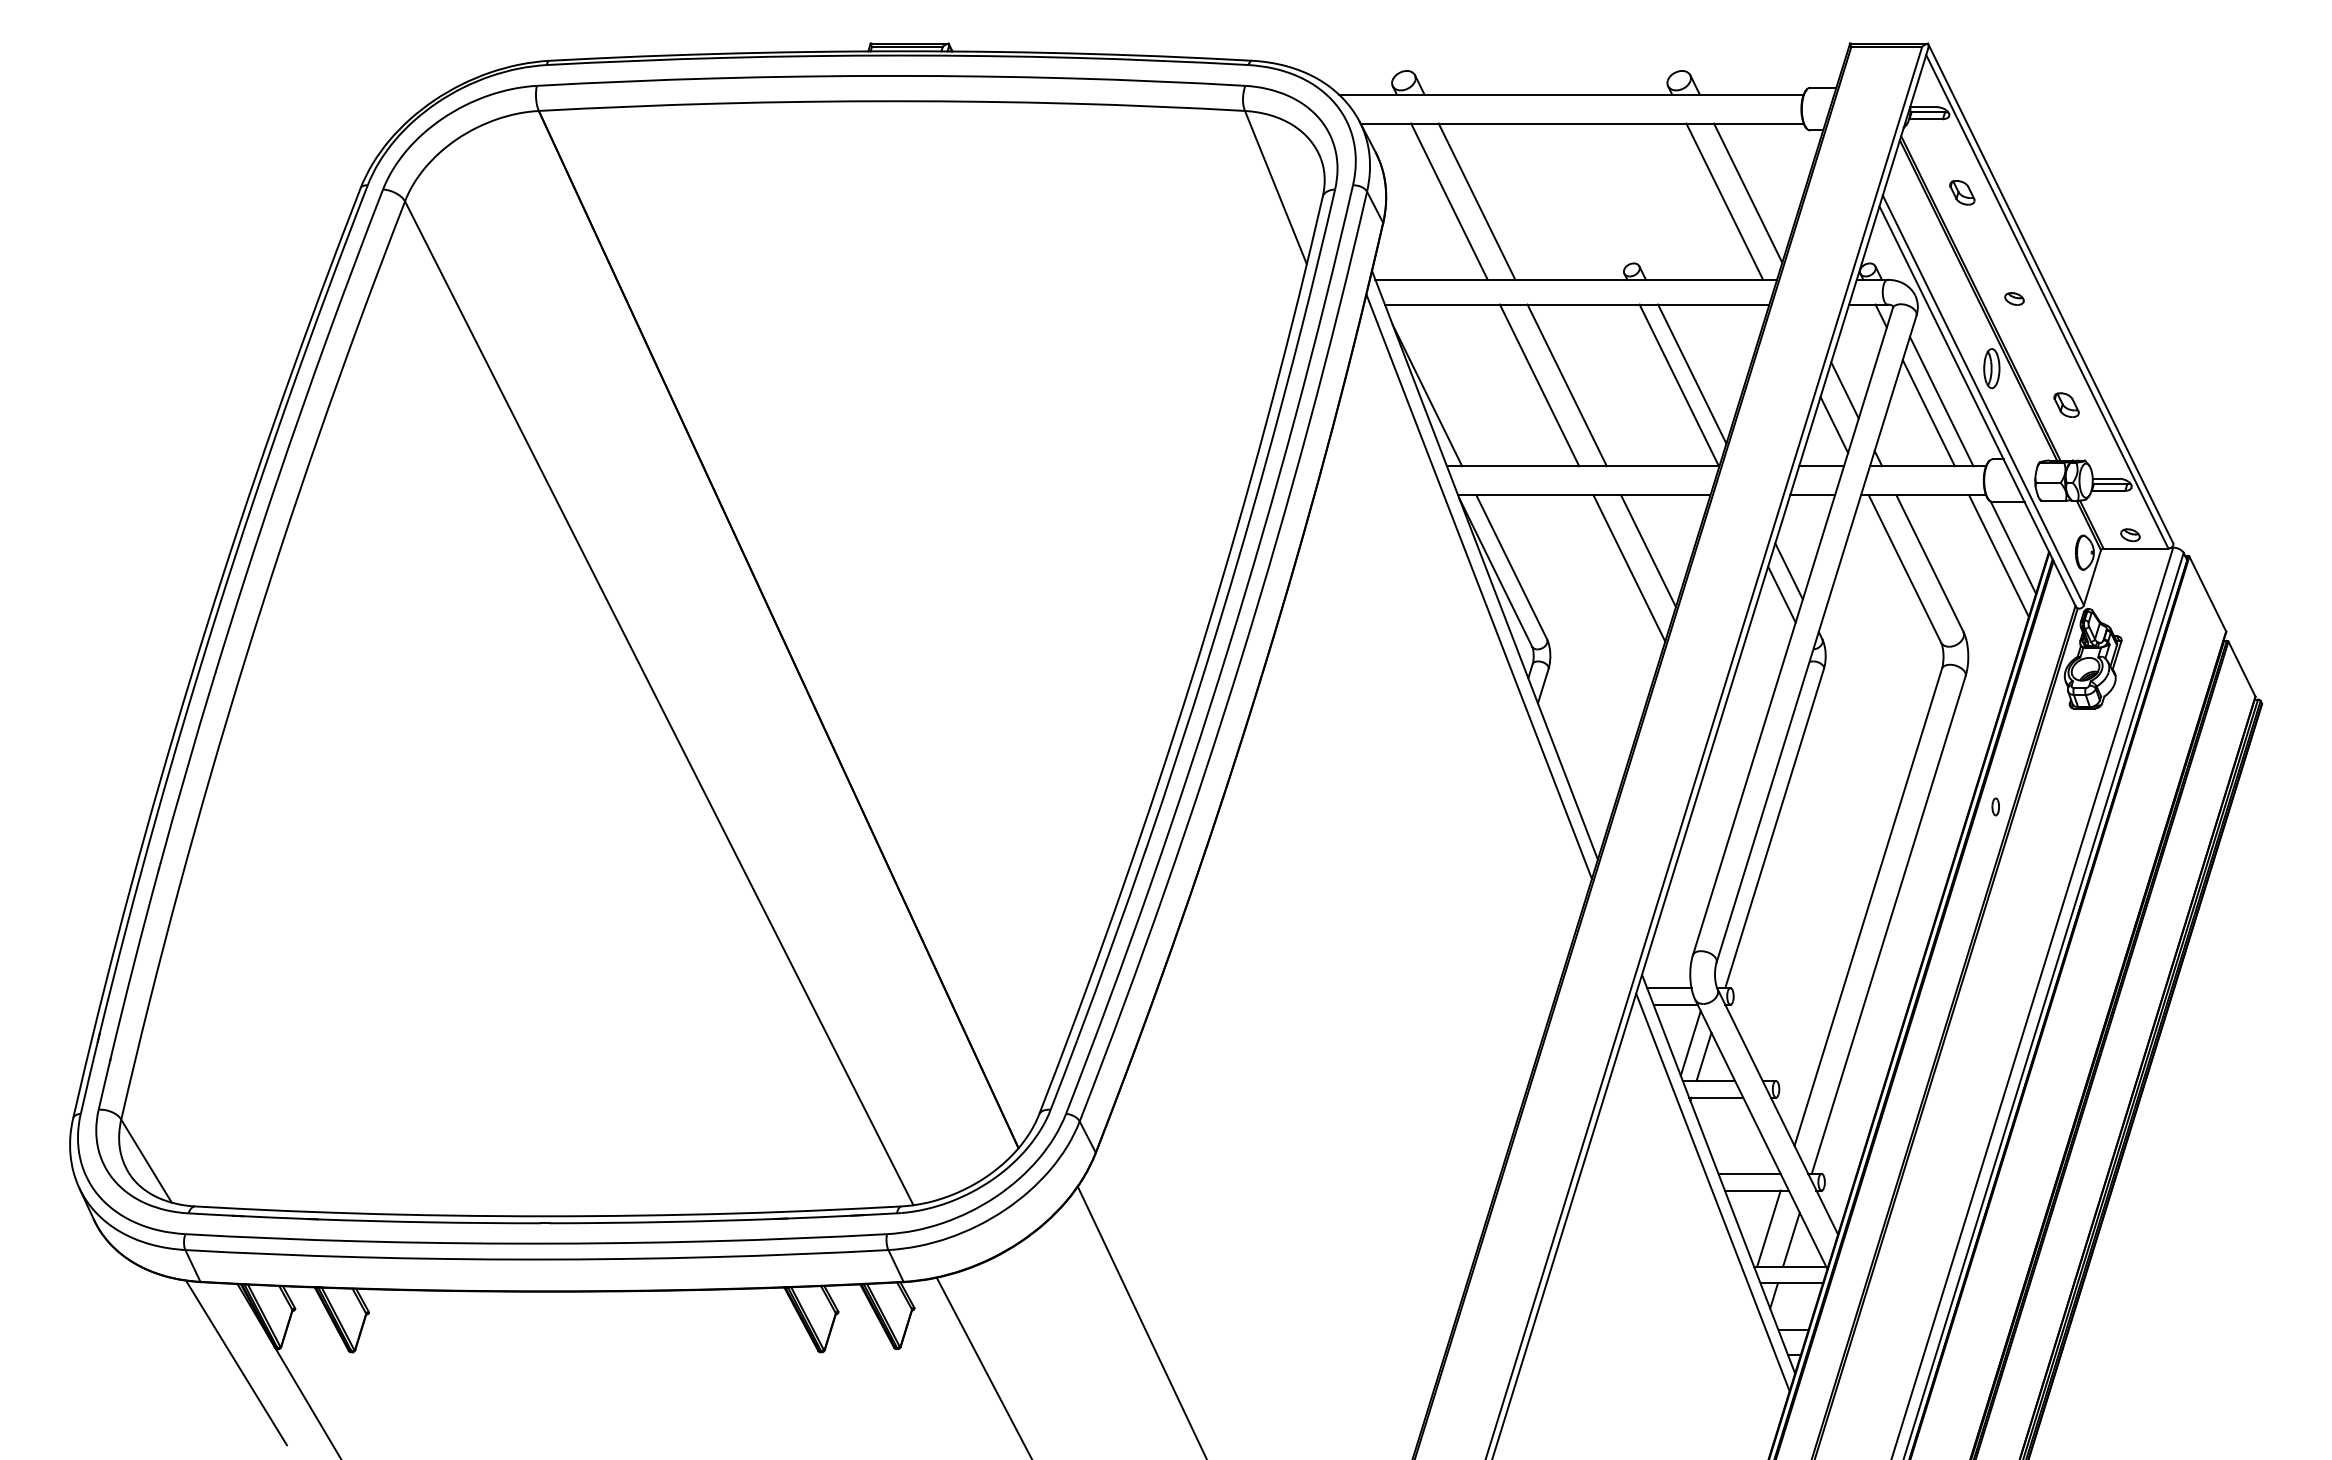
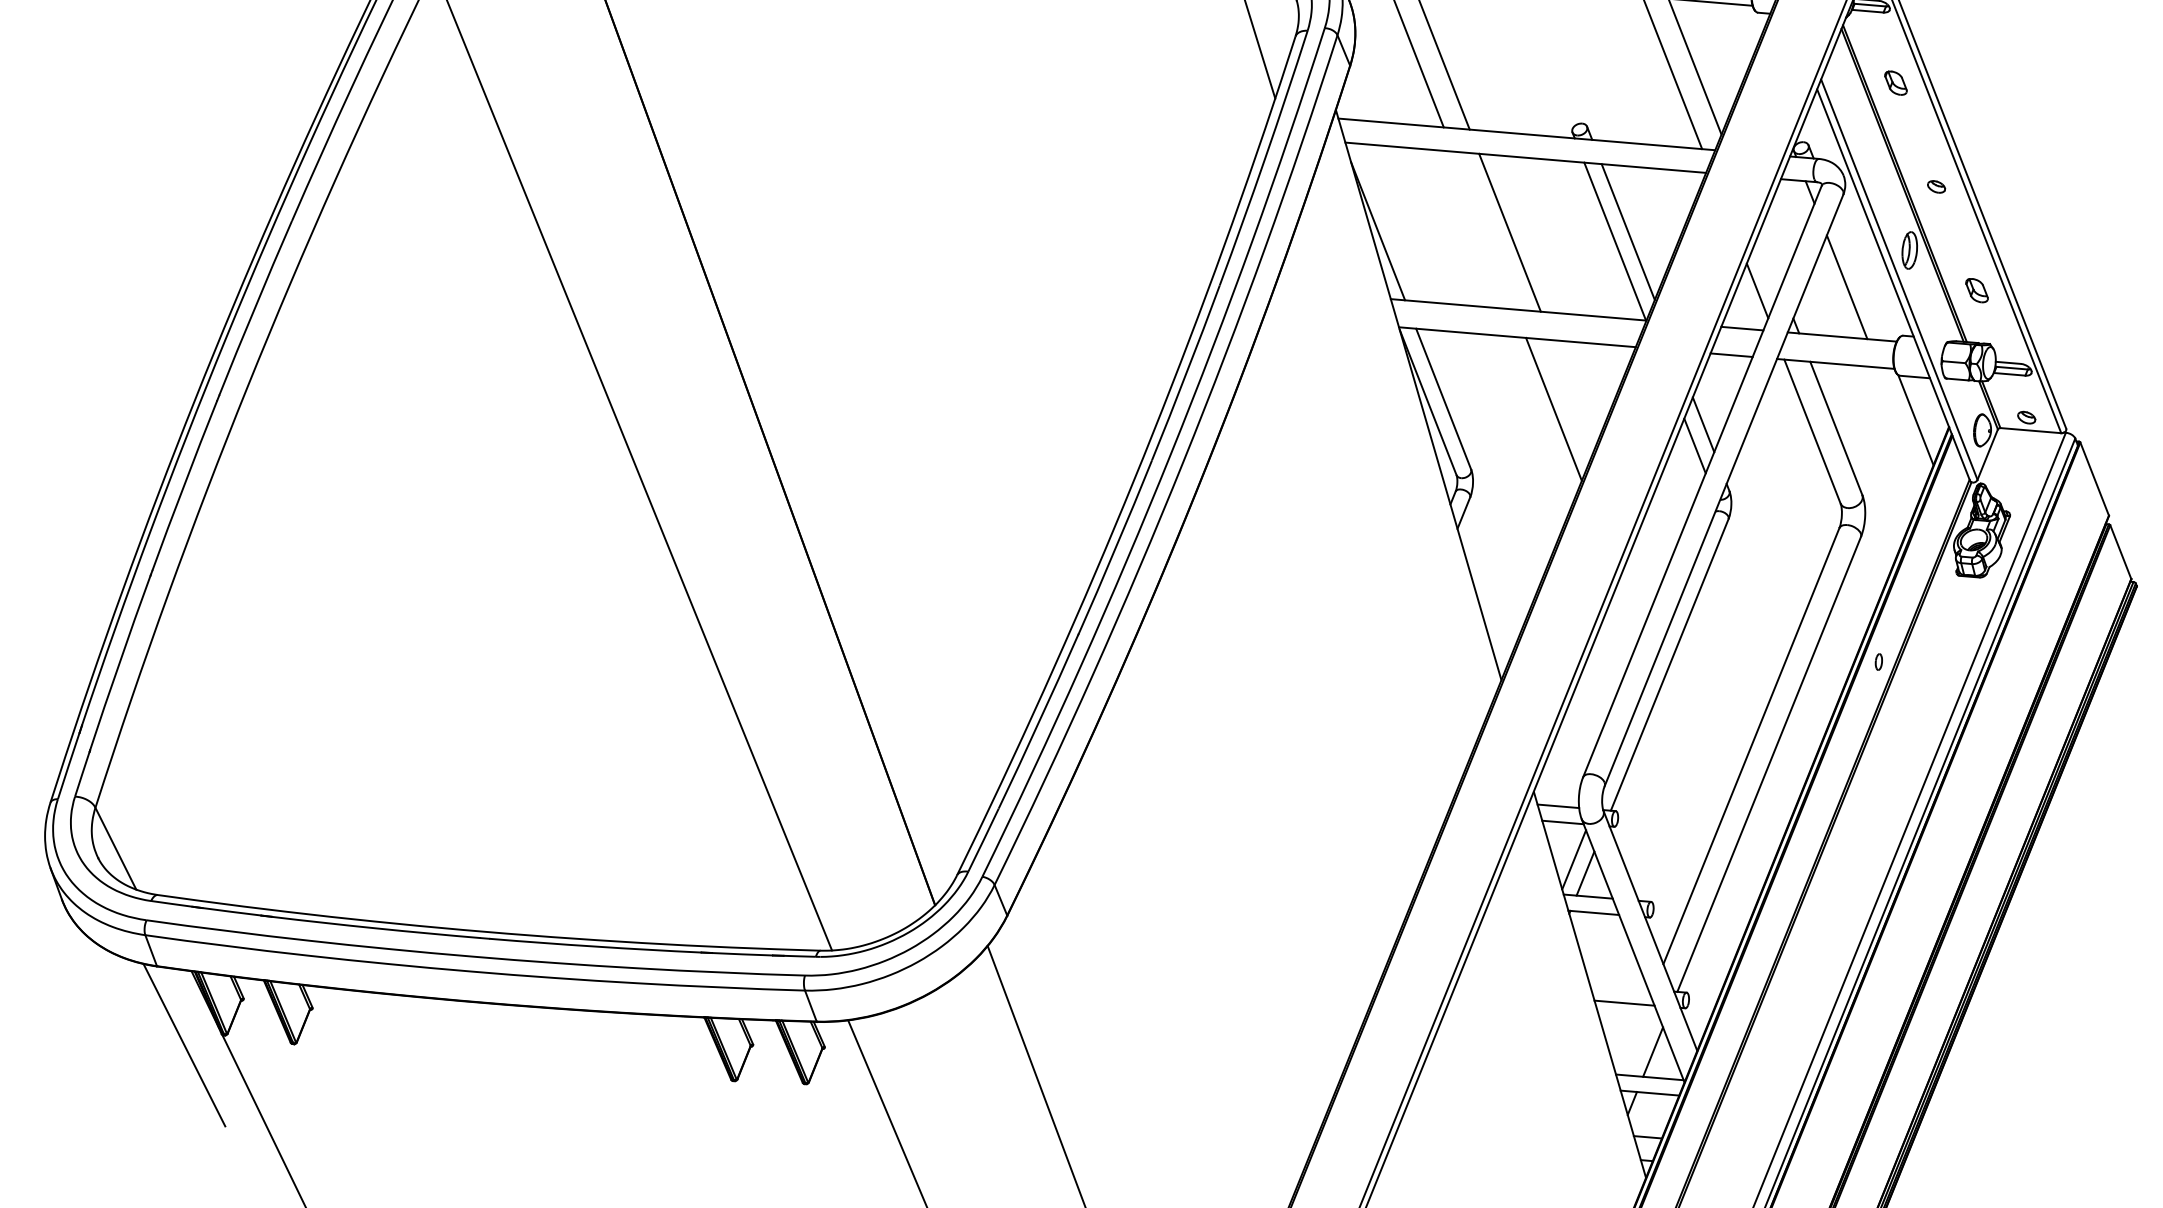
line: (1539, 385) -> (1484, 230), removed
line: (1844, 390) -> (1769, 259), removed
line: (1941, 401) -> (1859, 277), removed
line: (1648, 551) -> (1573, 395), removed
line: (1998, 556) -> (1901, 427), removed
line: (1478, 586) -> (1410, 414), removed
line: (1749, 1173) -> (1618, 986), removed
line: (1712, 1192) -> (1582, 1001), removed
line: (1768, 1228) -> (1632, 1039), removed

